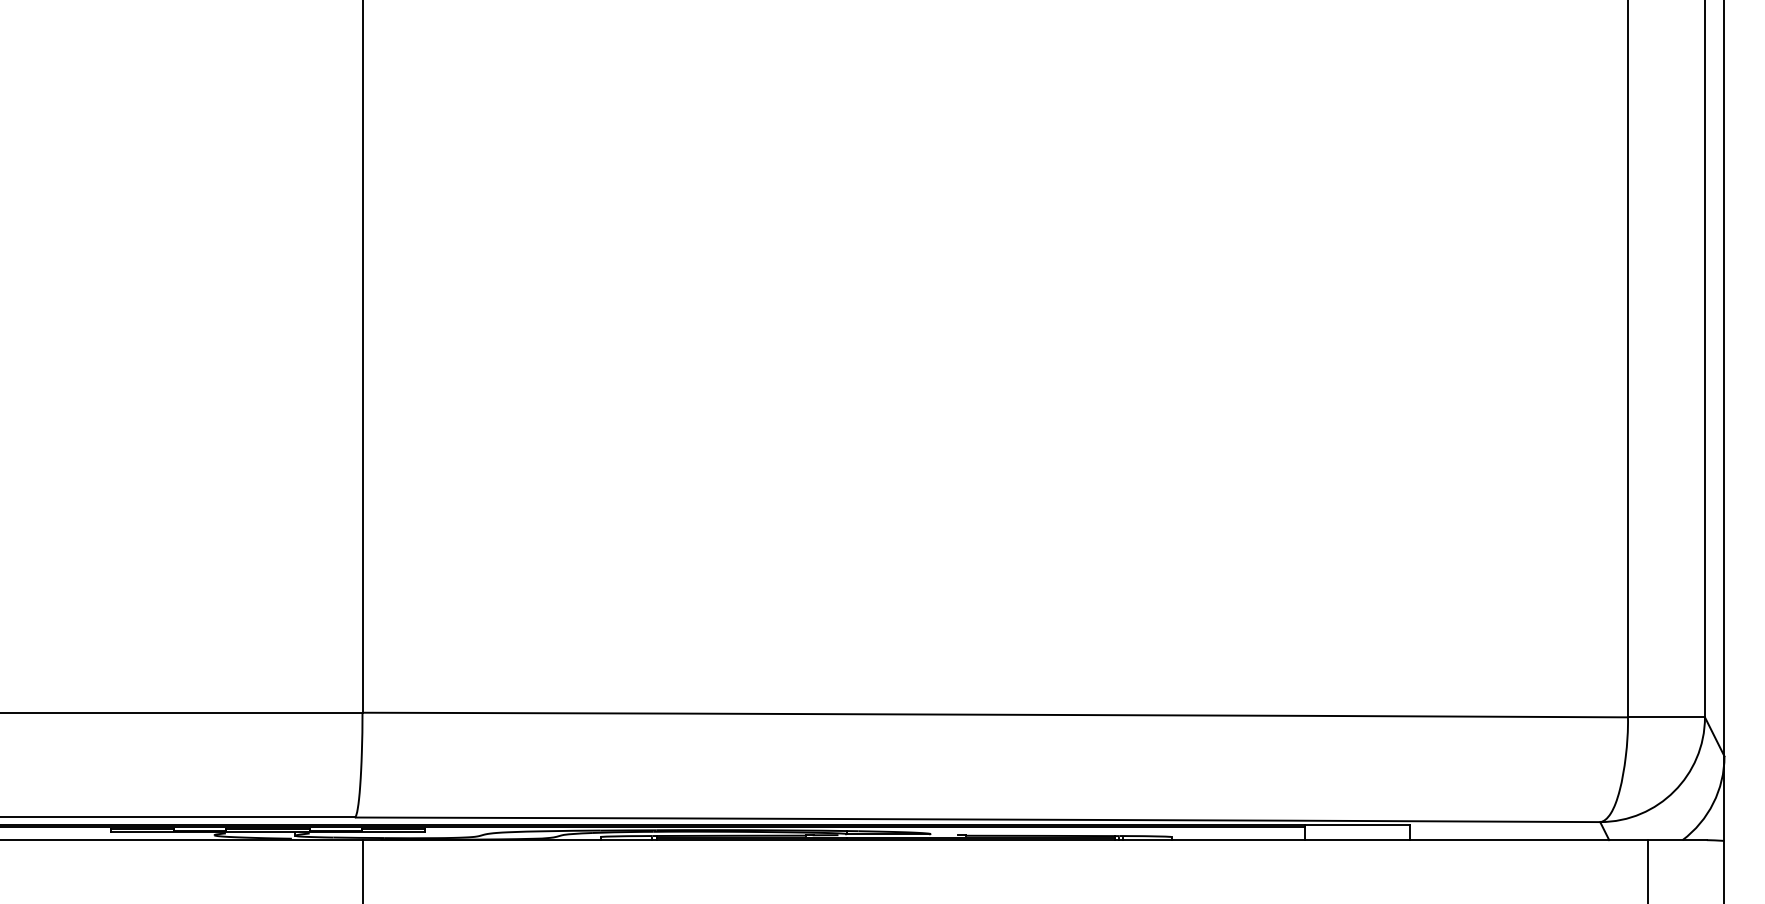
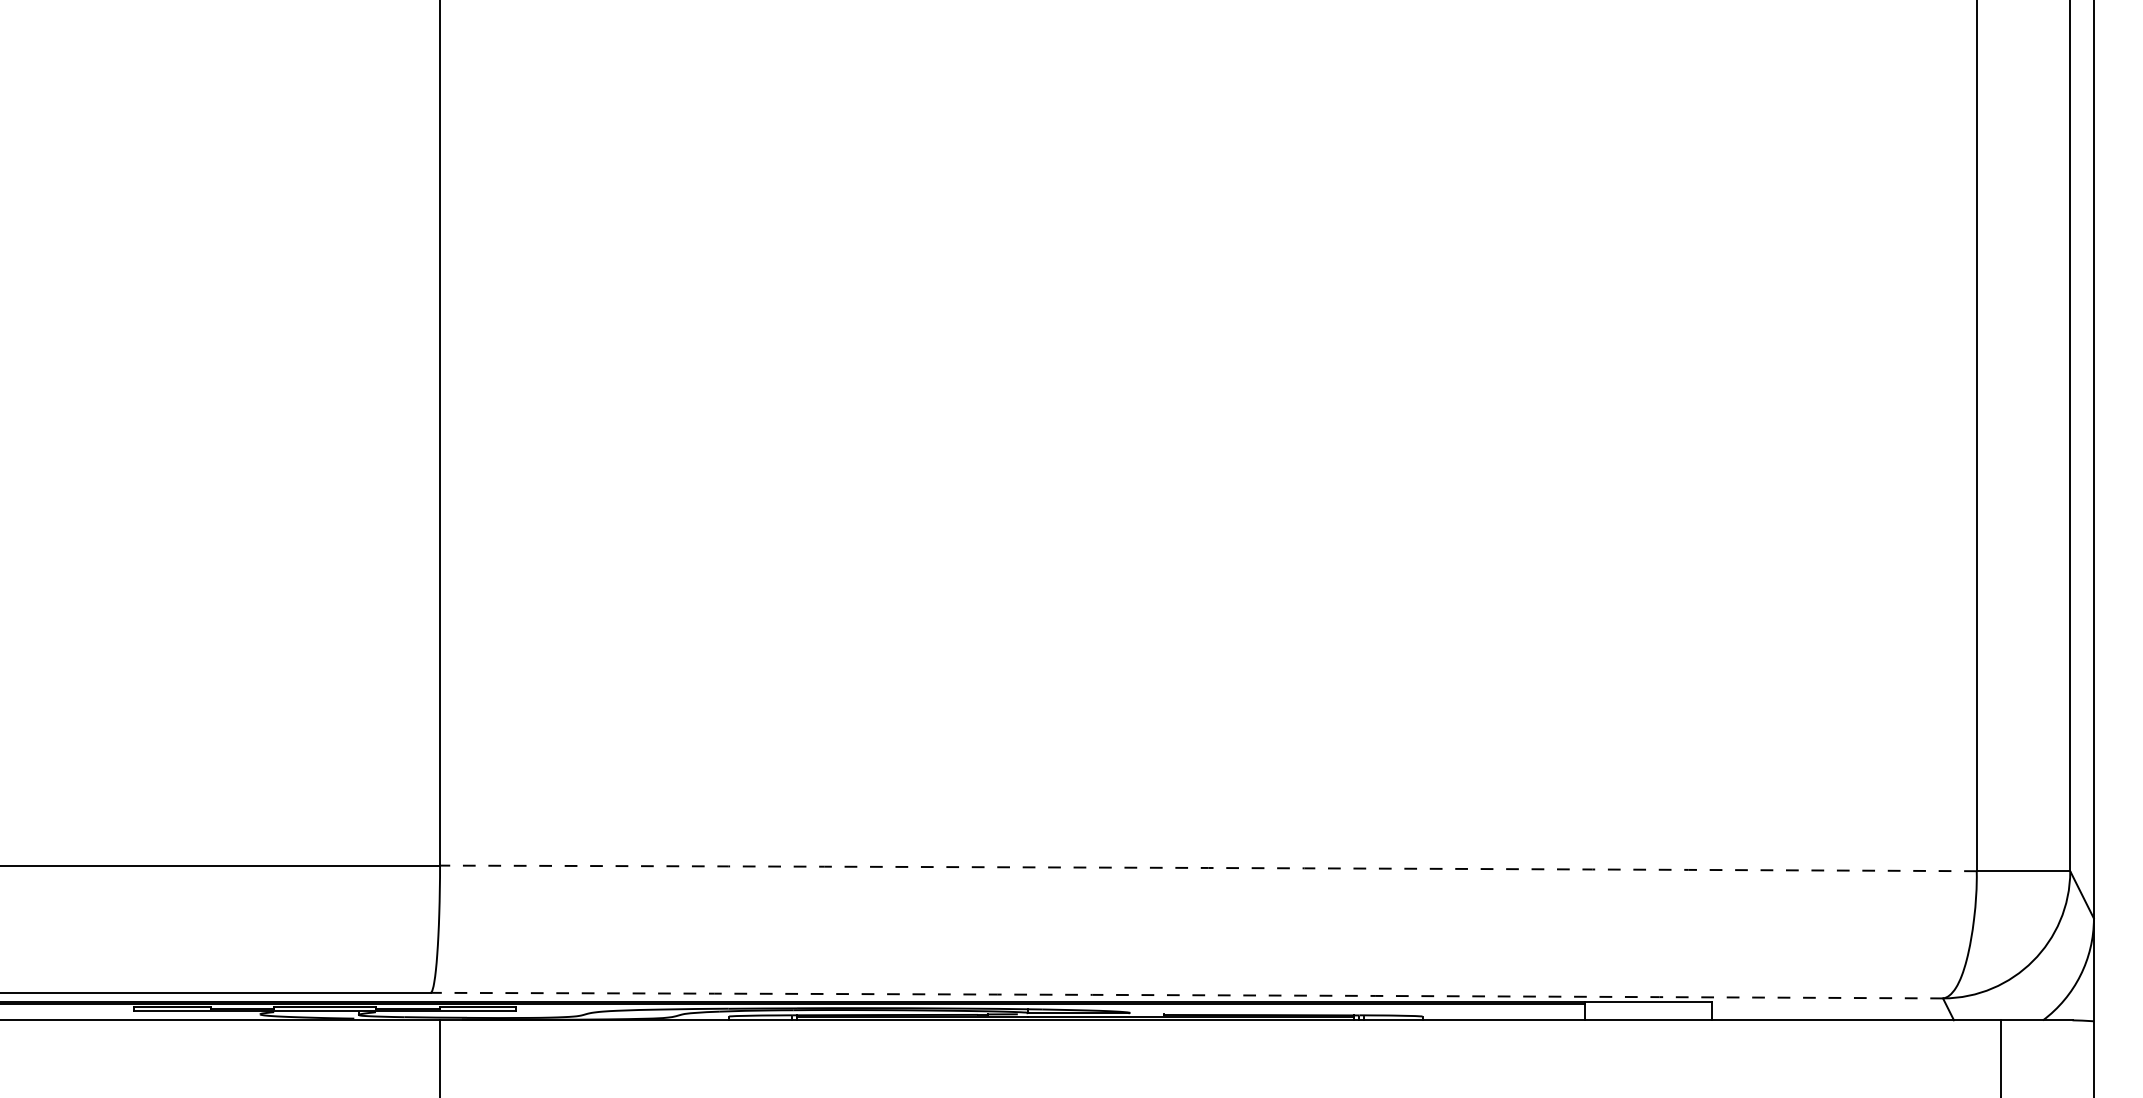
arc: (995, 714) -> (1208, 867), solid -> dashed
arc: (977, 819) -> (1186, 995), solid -> dashed

